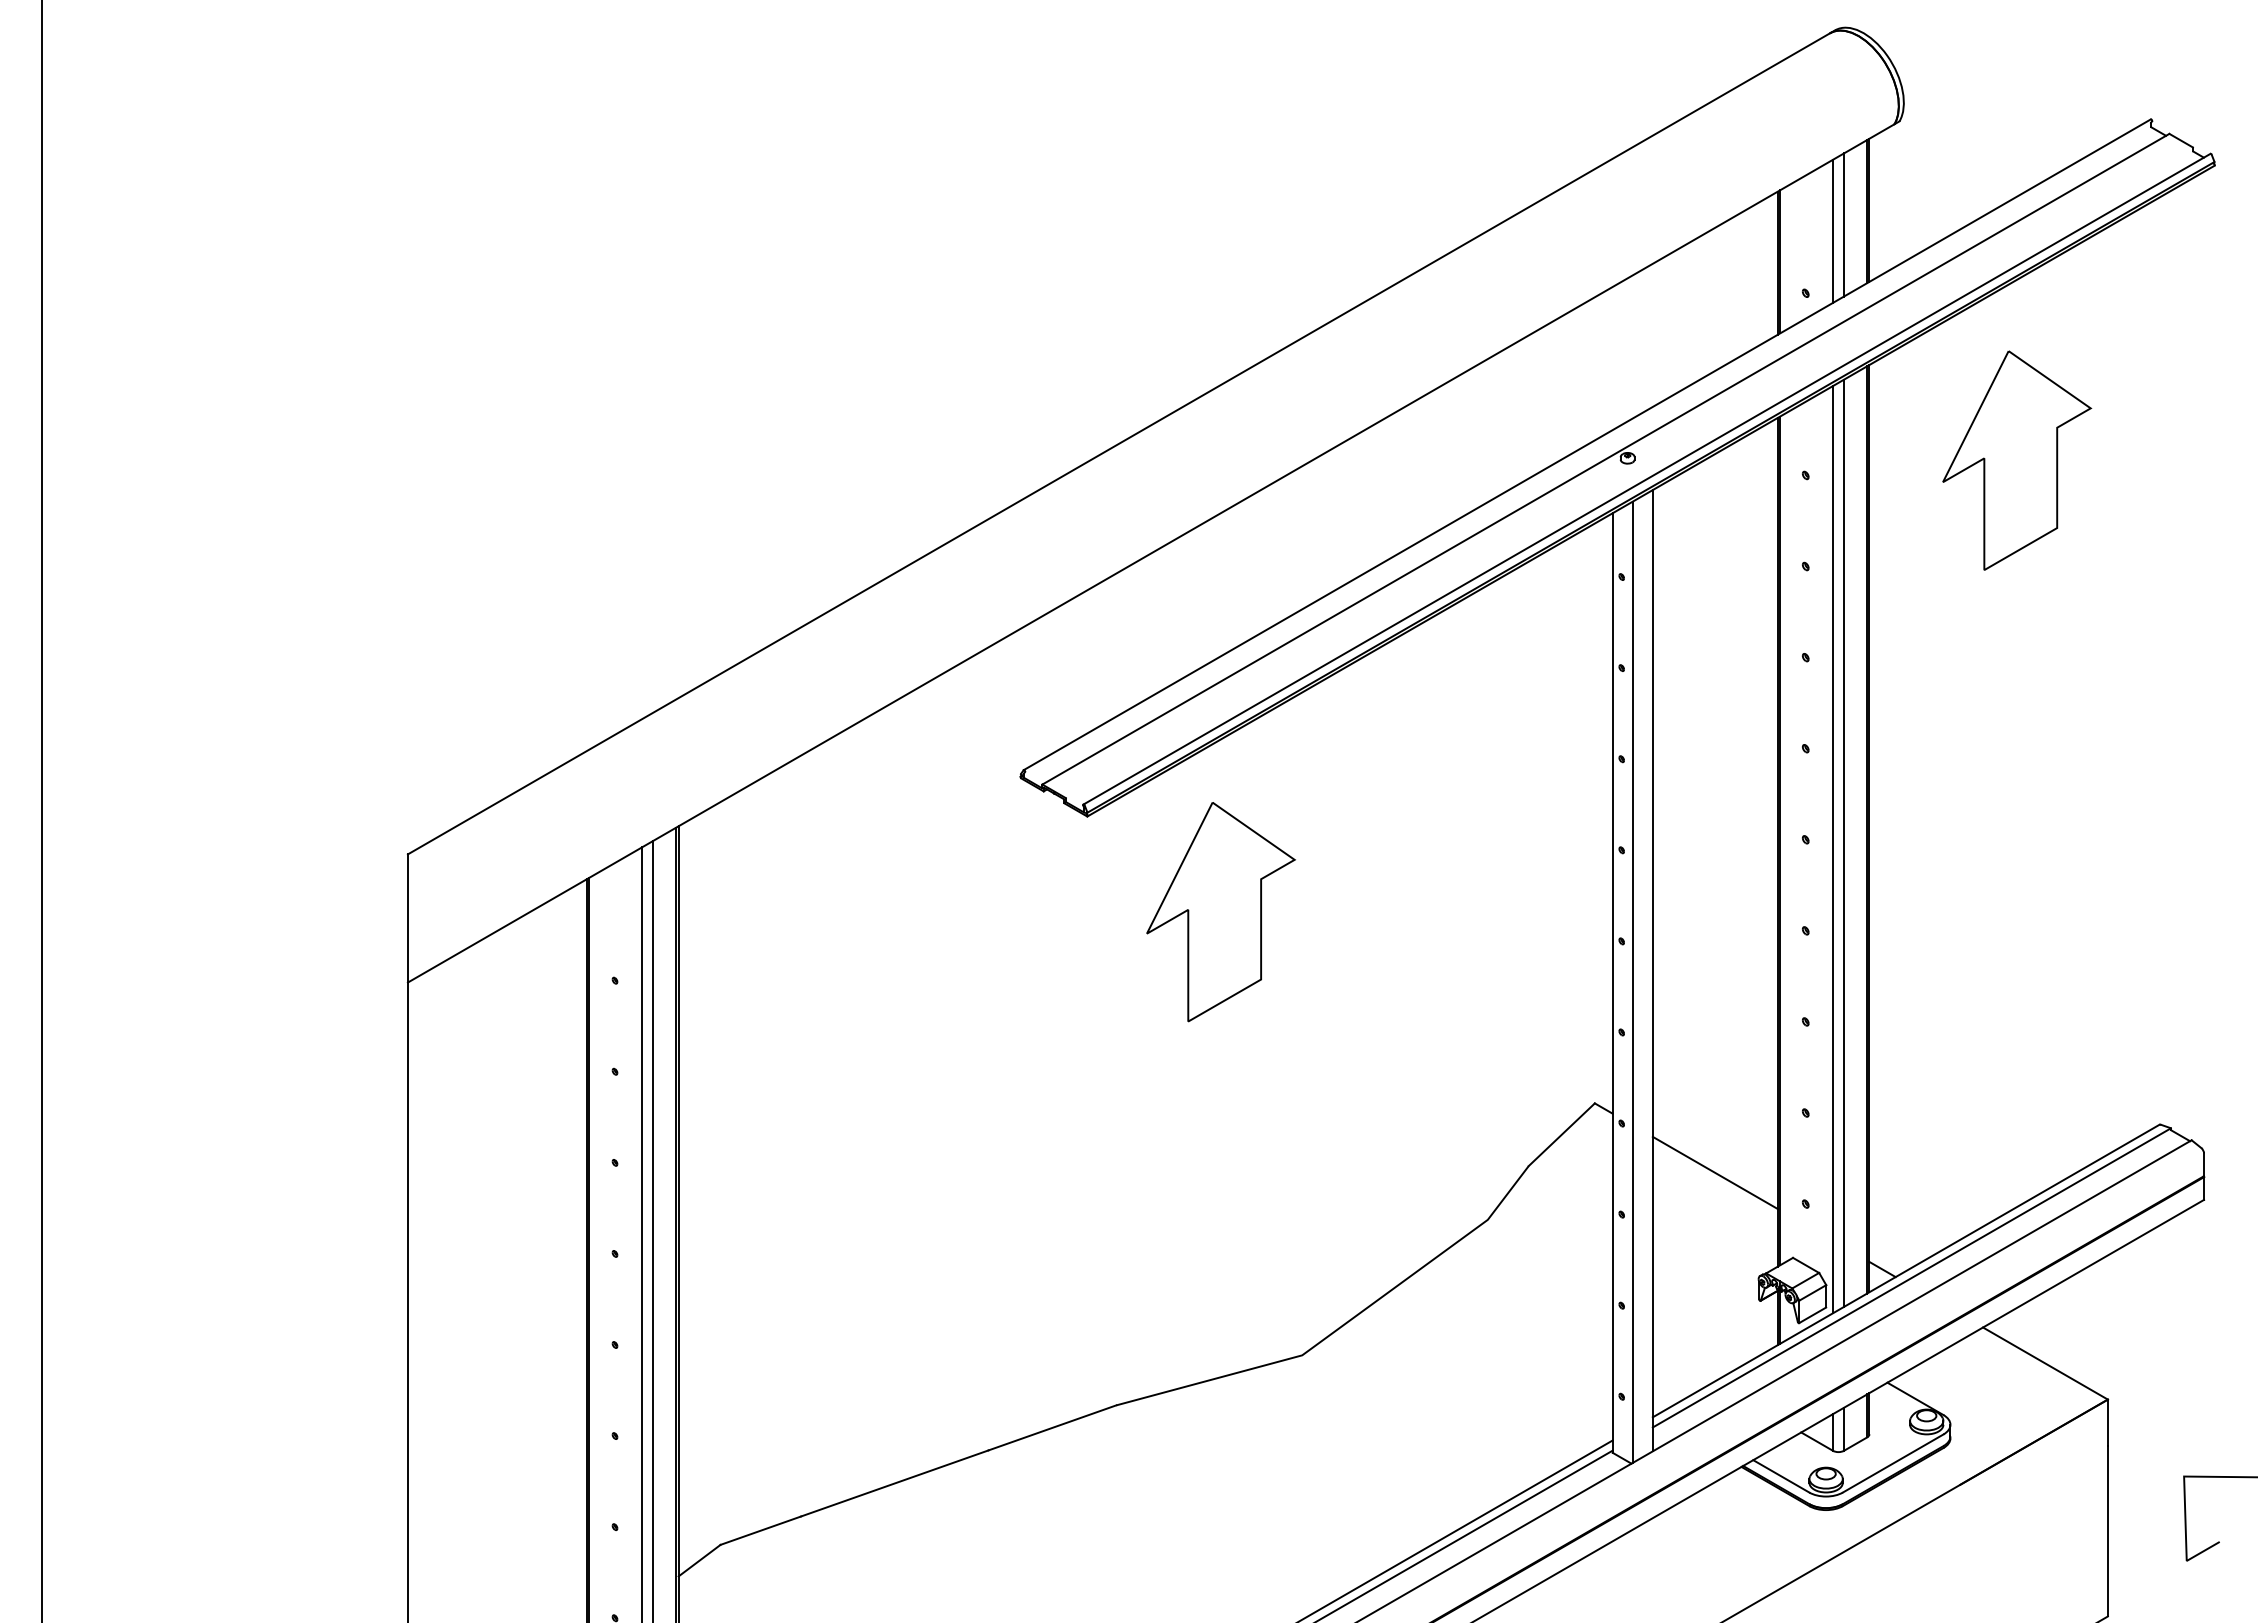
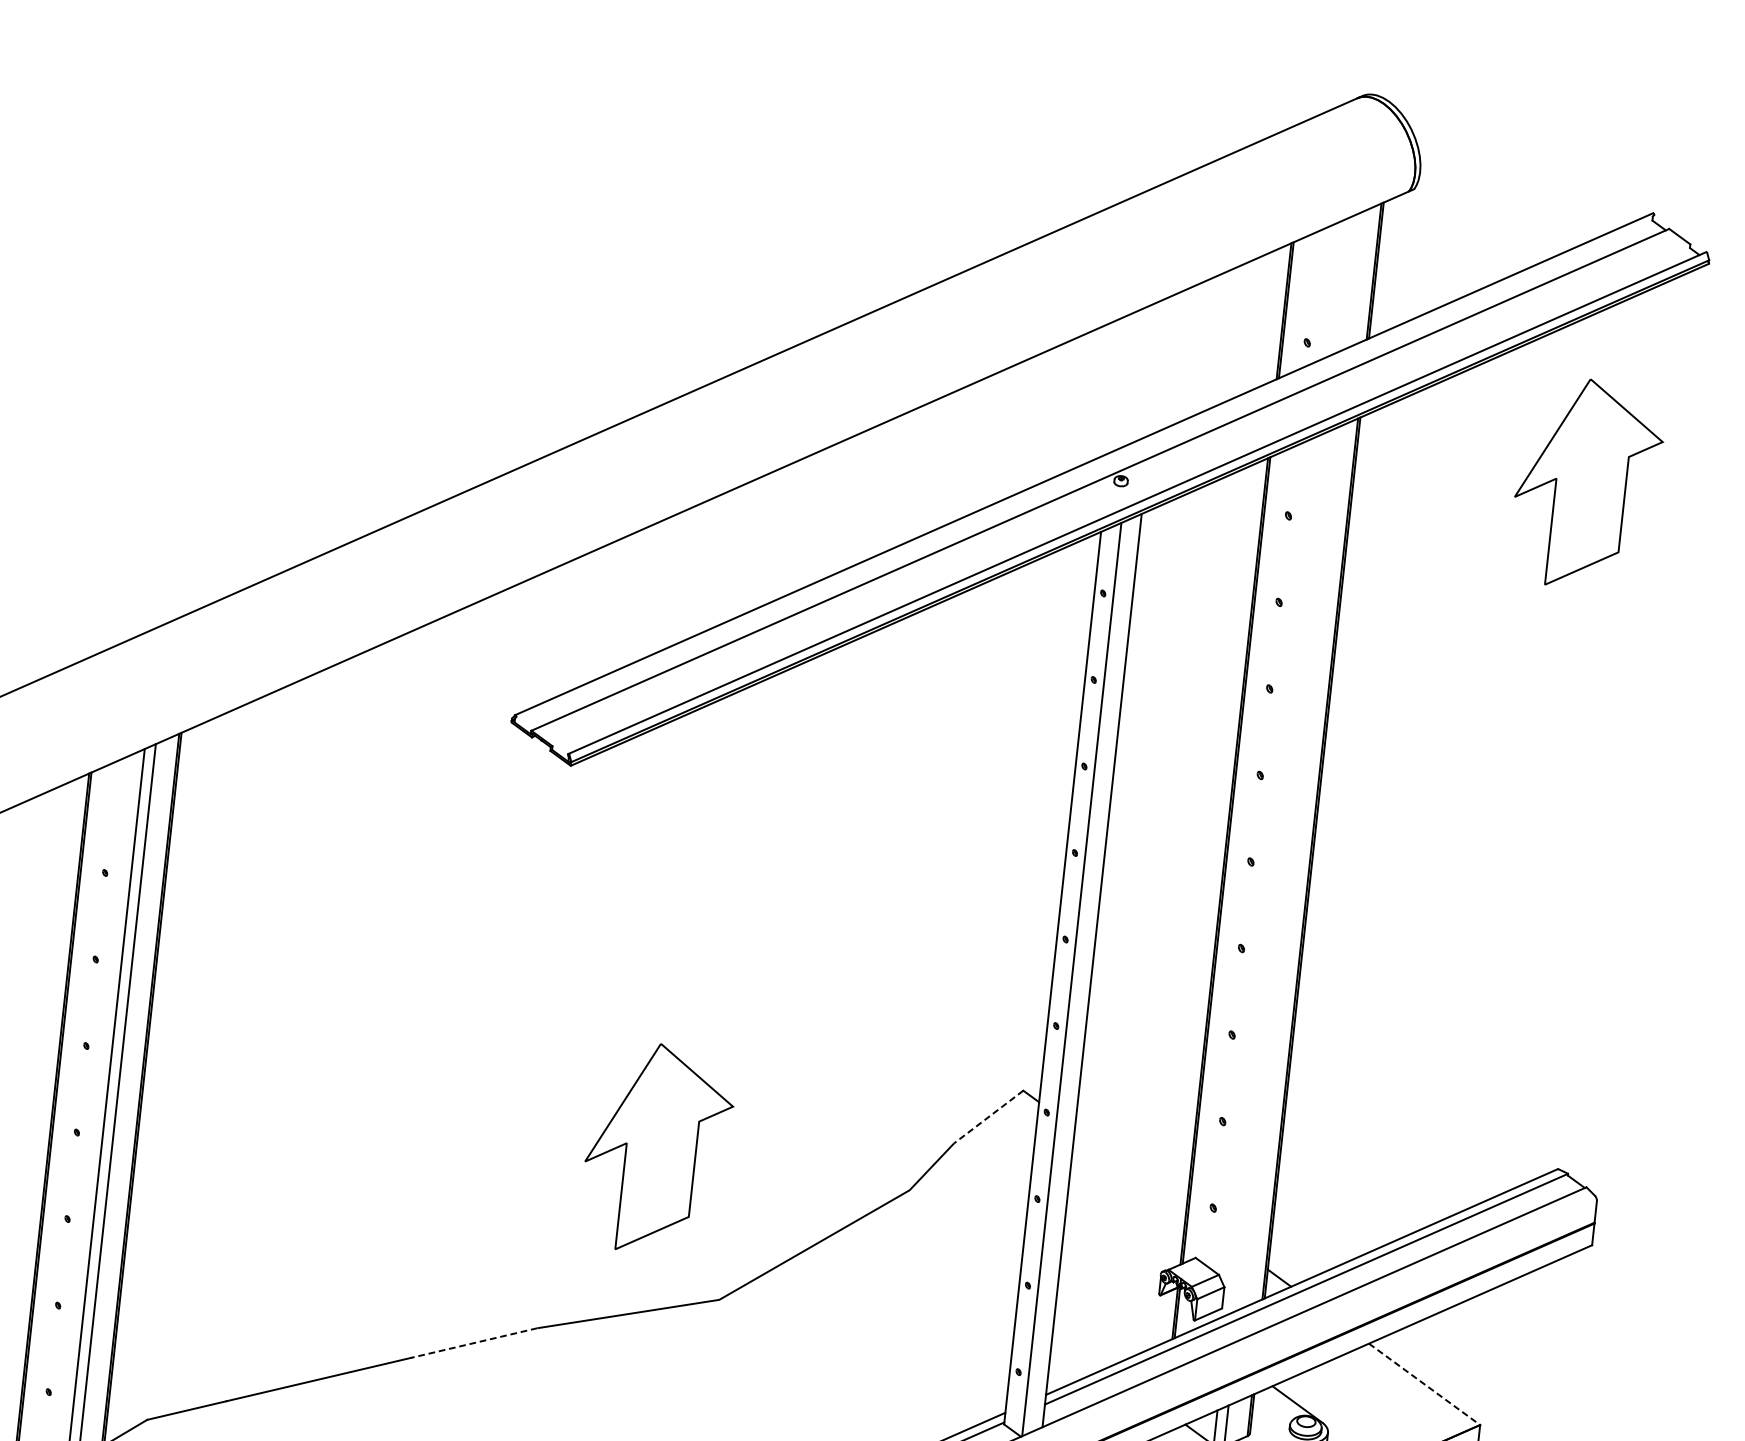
line: (1844, 224) -> (1351, 281), removed
line: (1832, 230) -> (1339, 285), removed
part: (2017, 460) -> (1587, 484), moved
line: (1844, 842) -> (1287, 868), removed
line: (1832, 849) -> (1275, 874), removed
part: (1220, 912) -> (657, 1149), moved
line: (1561, 1134) -> (988, 1116), solid -> dashed
line: (1714, 1172) -> (1129, 1168), removed
line: (2045, 1363) -> (1424, 1384), solid -> dashed
line: (1052, 1427) -> (474, 1342), solid -> dashed

